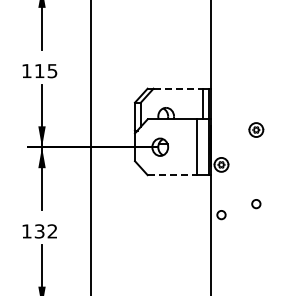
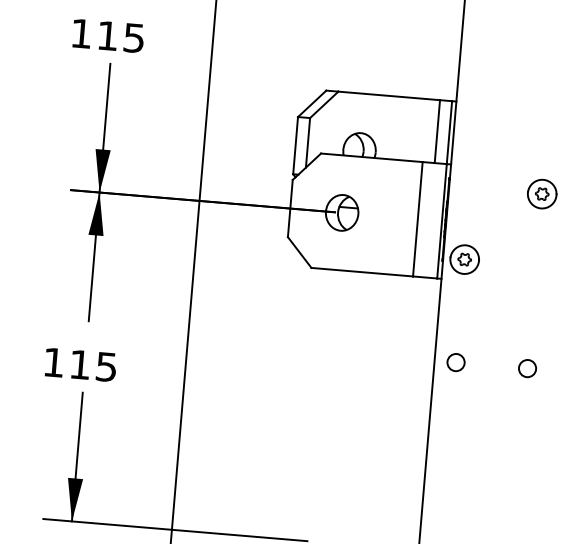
line: (178, 88) -> (389, 95), dashed -> solid
line: (172, 175) -> (362, 272), dashed -> solid
circle: (256, 204) -> (527, 369), moved
text: (45, 231) -> (92, 365), 132 -> 115

